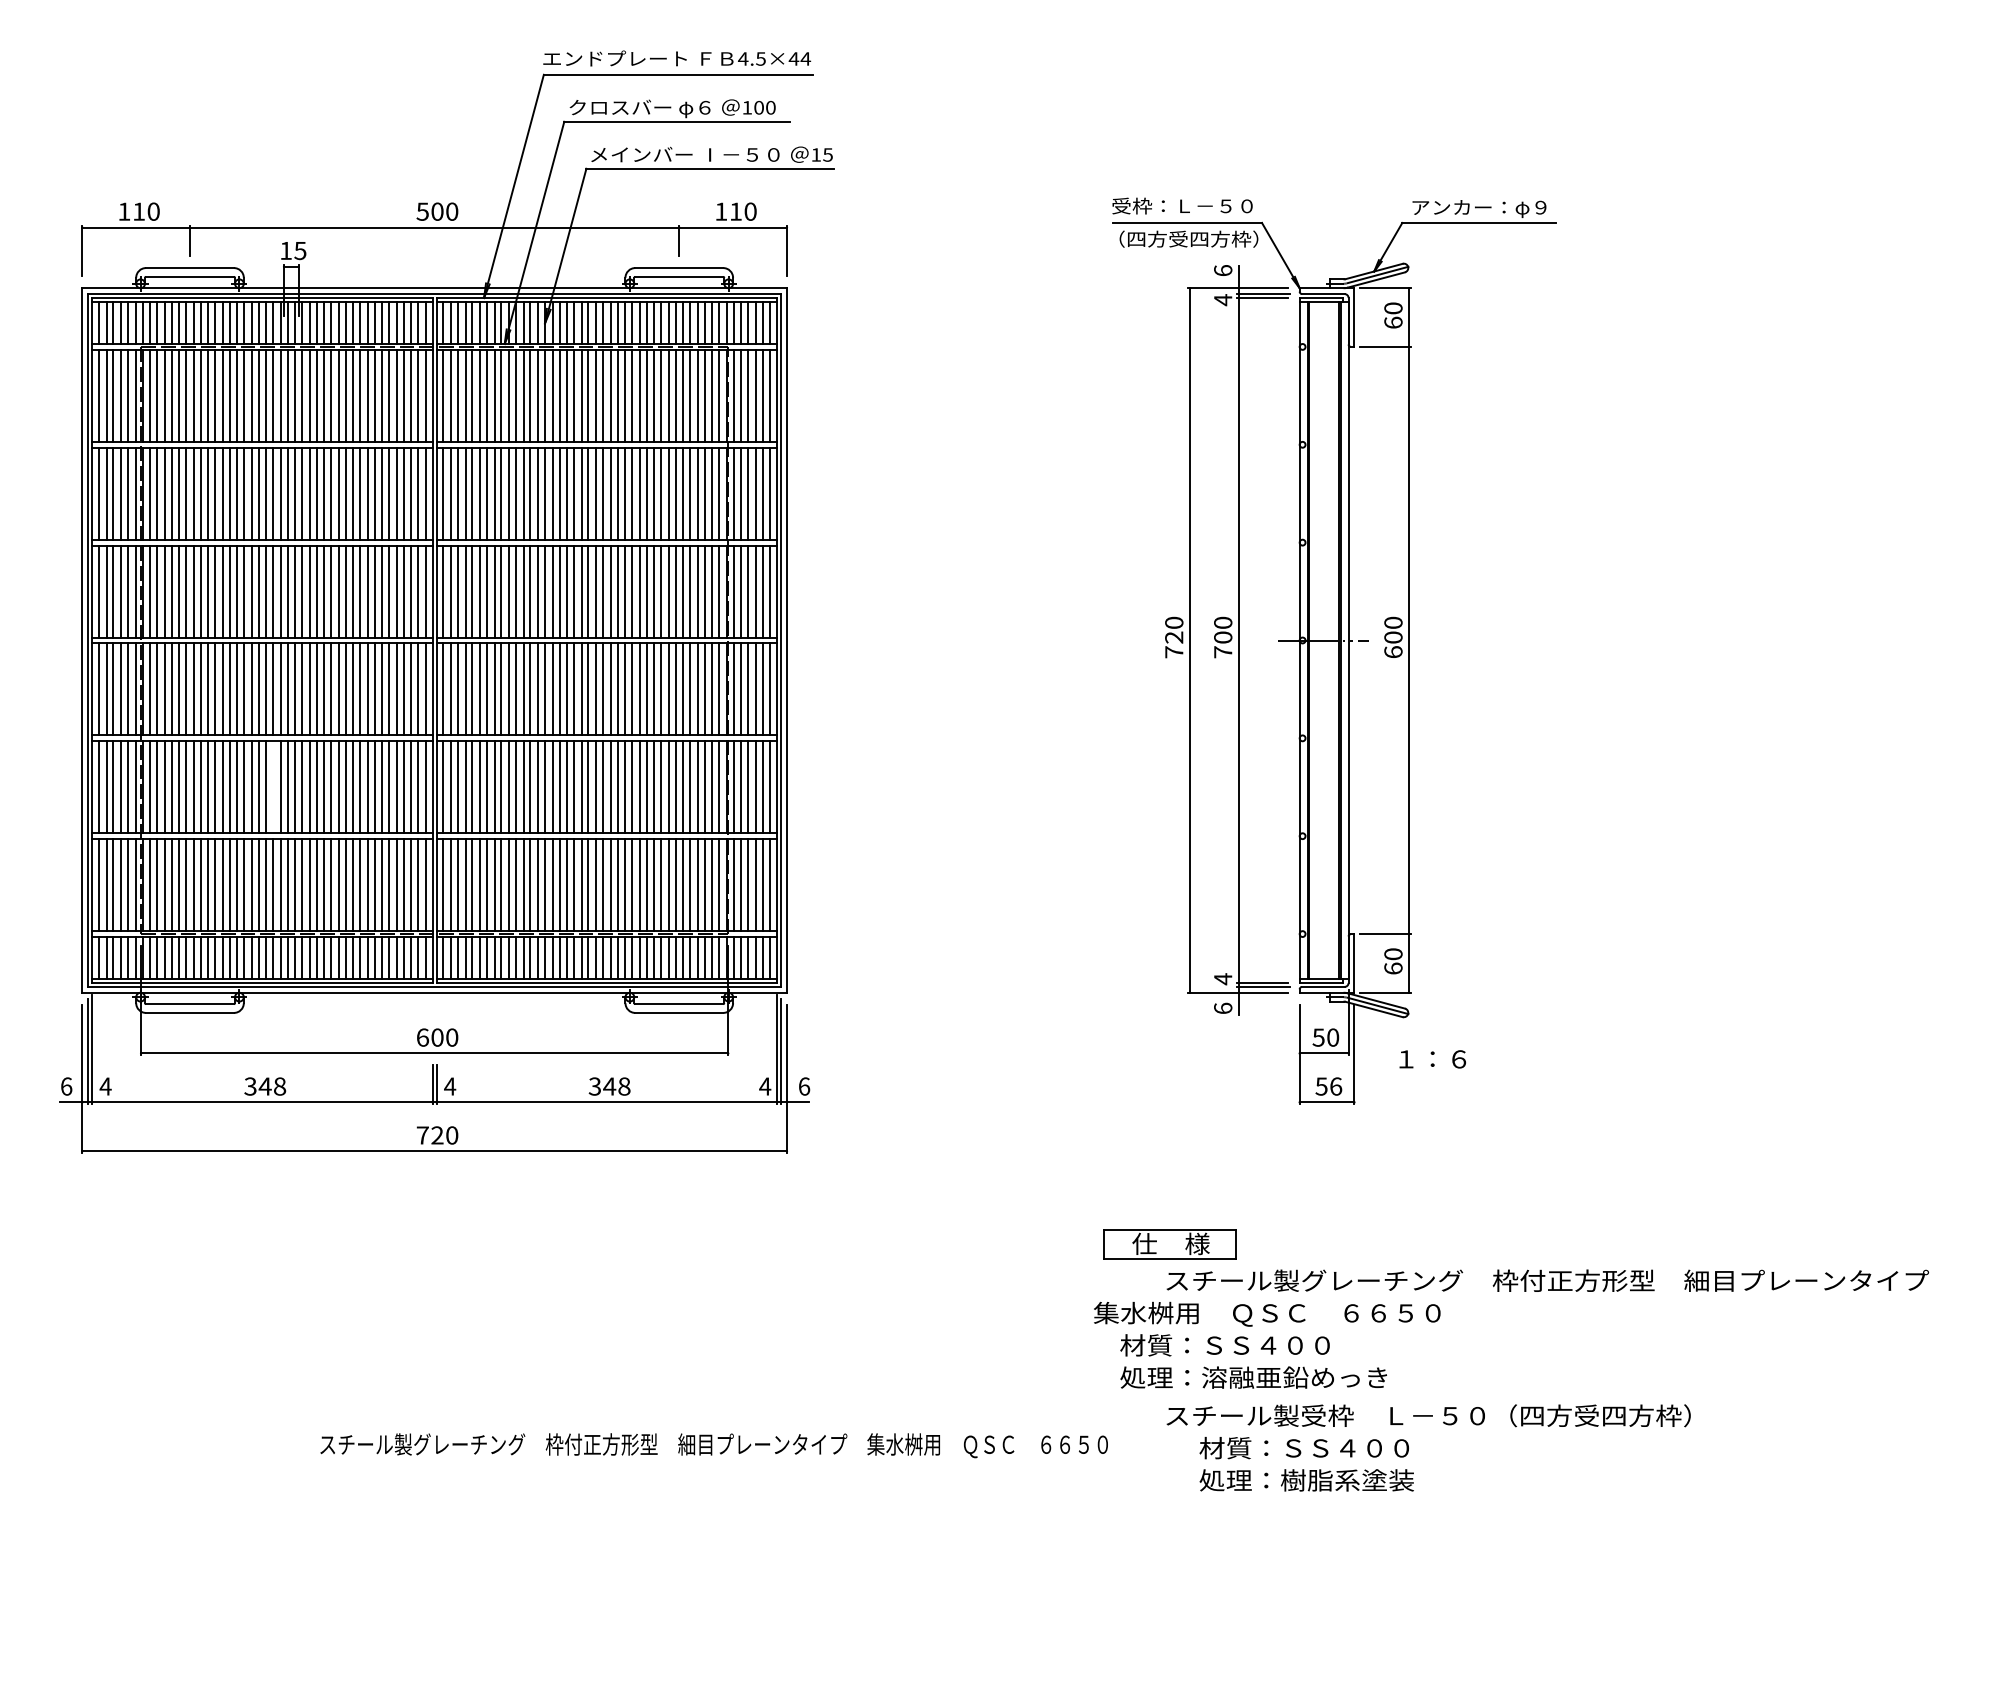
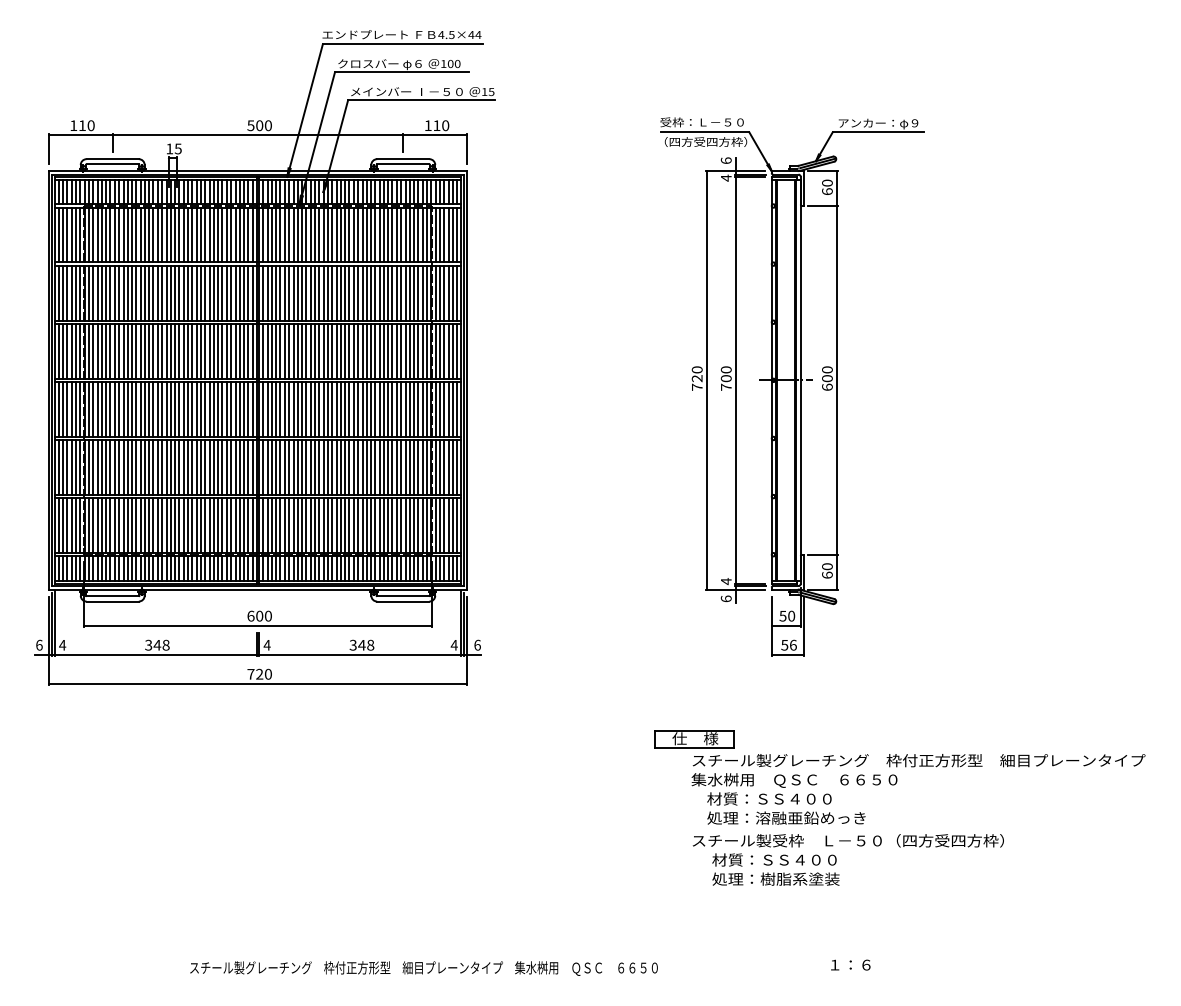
line: (273, 787) -> (162, 467), added
text: (1432, 1058) -> (850, 964), moved
text: (1267, 1344) -> (794, 798), moved
text: (713, 1445) -> (423, 968), moved

